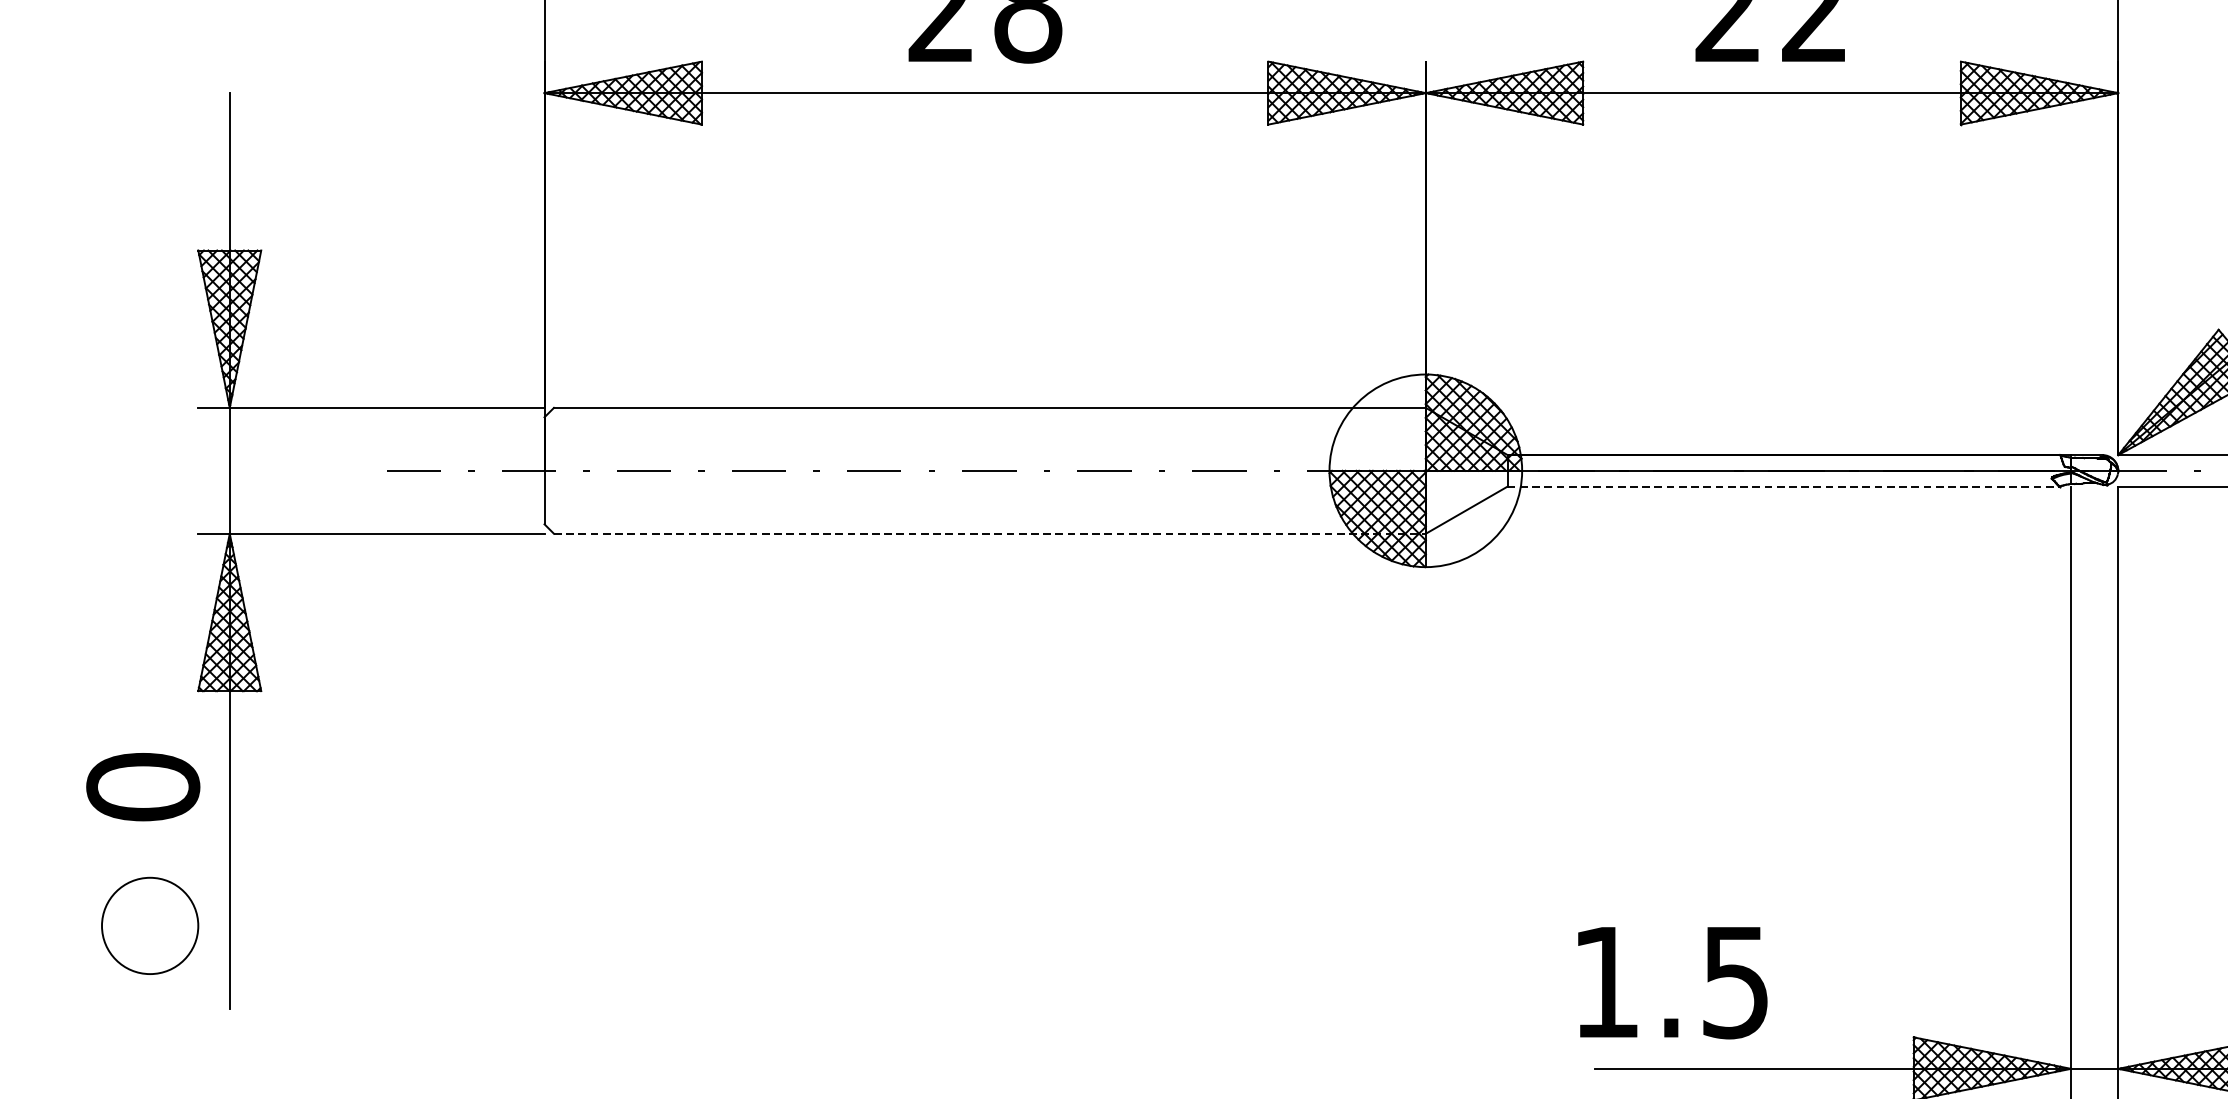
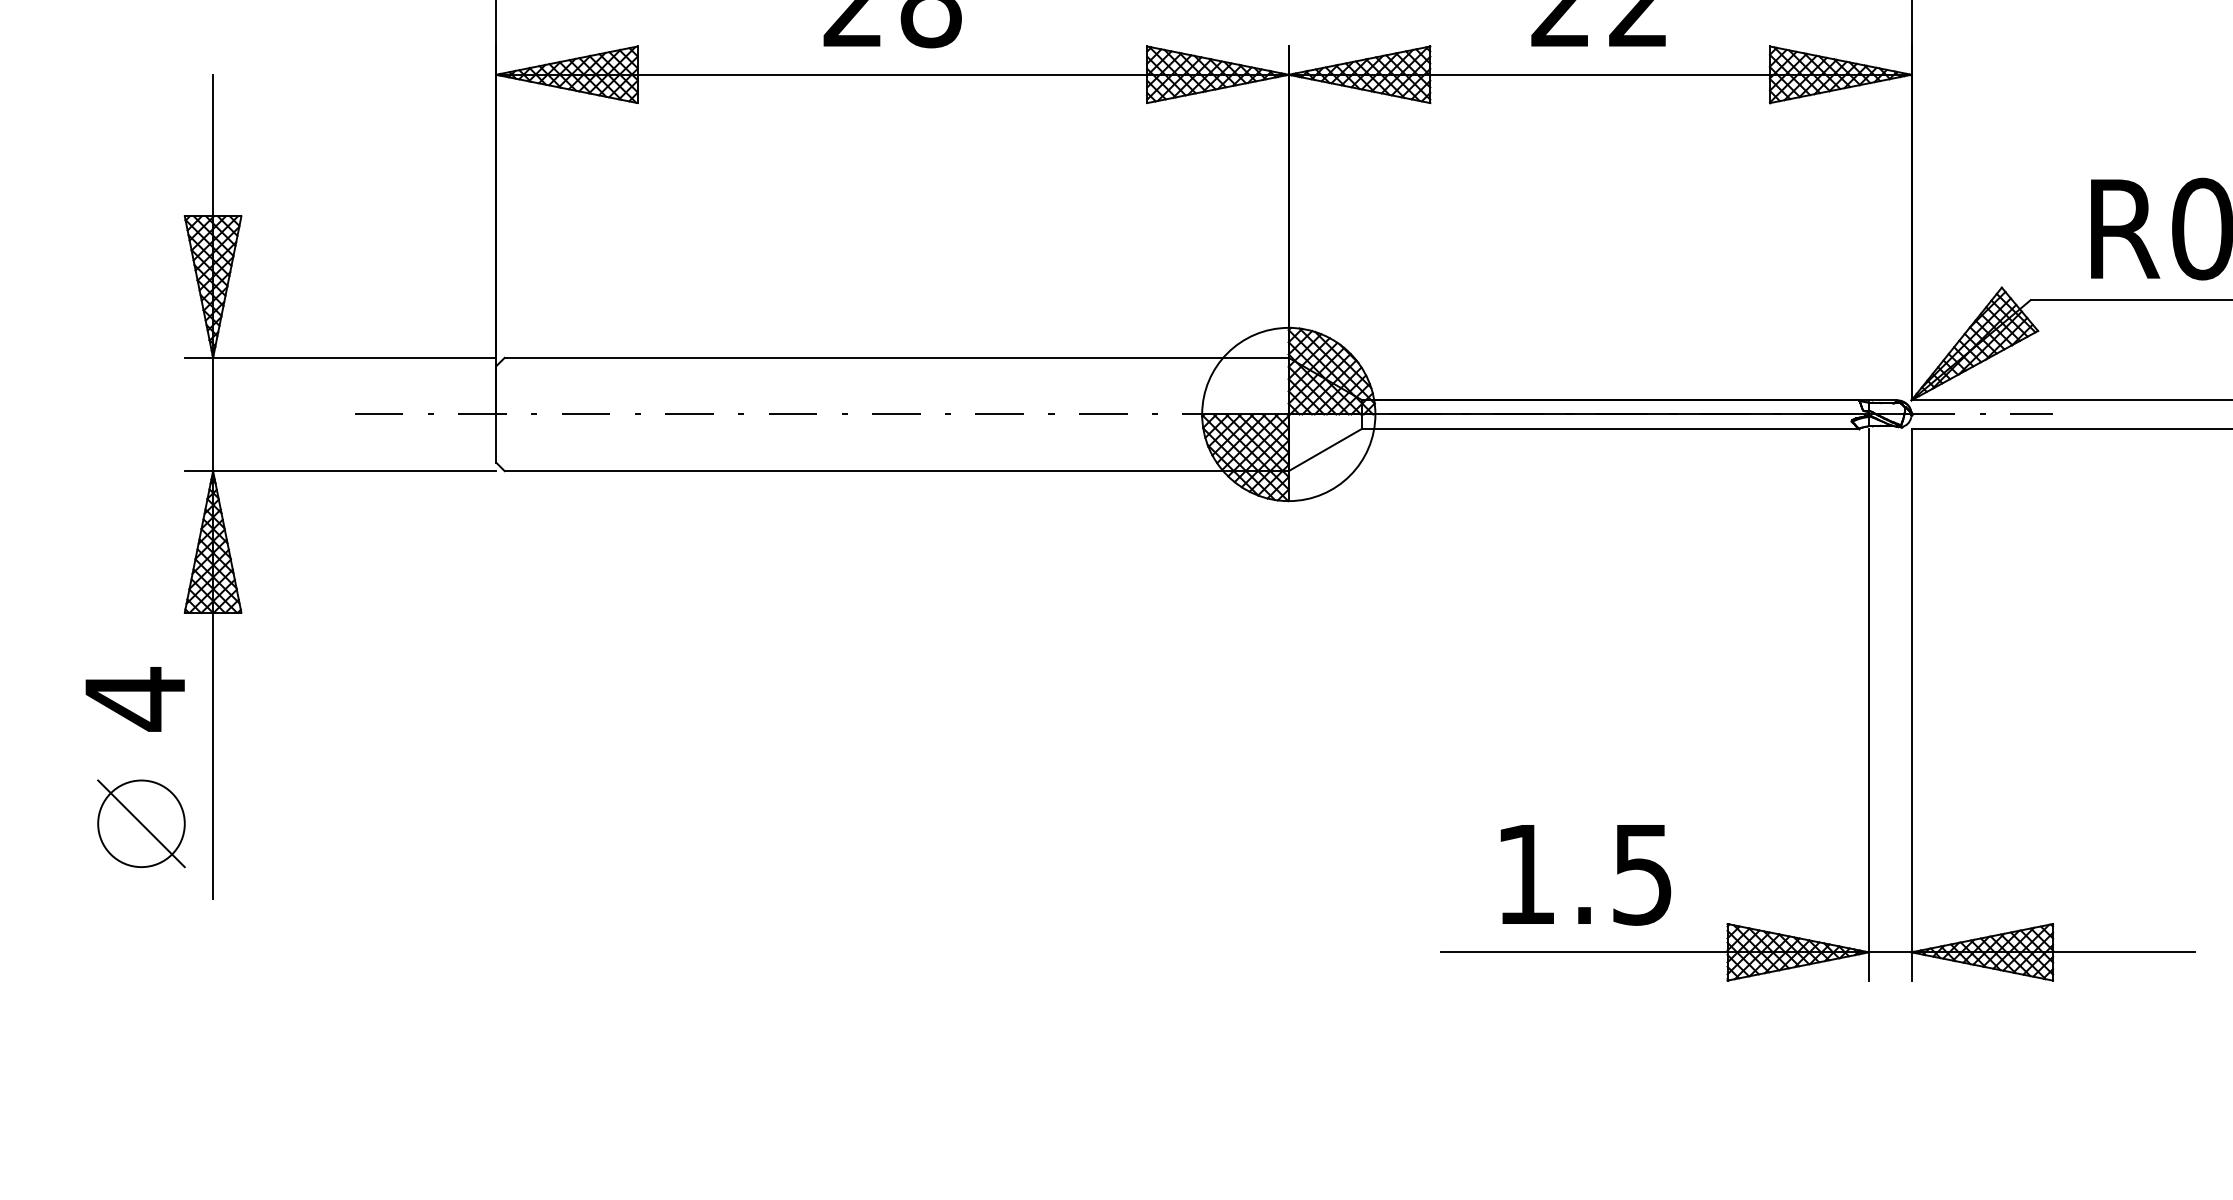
line: (1784, 486) -> (1611, 428), dashed -> solid
line: (990, 534) -> (897, 471), dashed -> solid
text: (143, 787) -> (135, 699), 0 -> 4
line: (150, 925) -> (141, 823), added
text: (1672, 983) -> (1585, 875), moved

